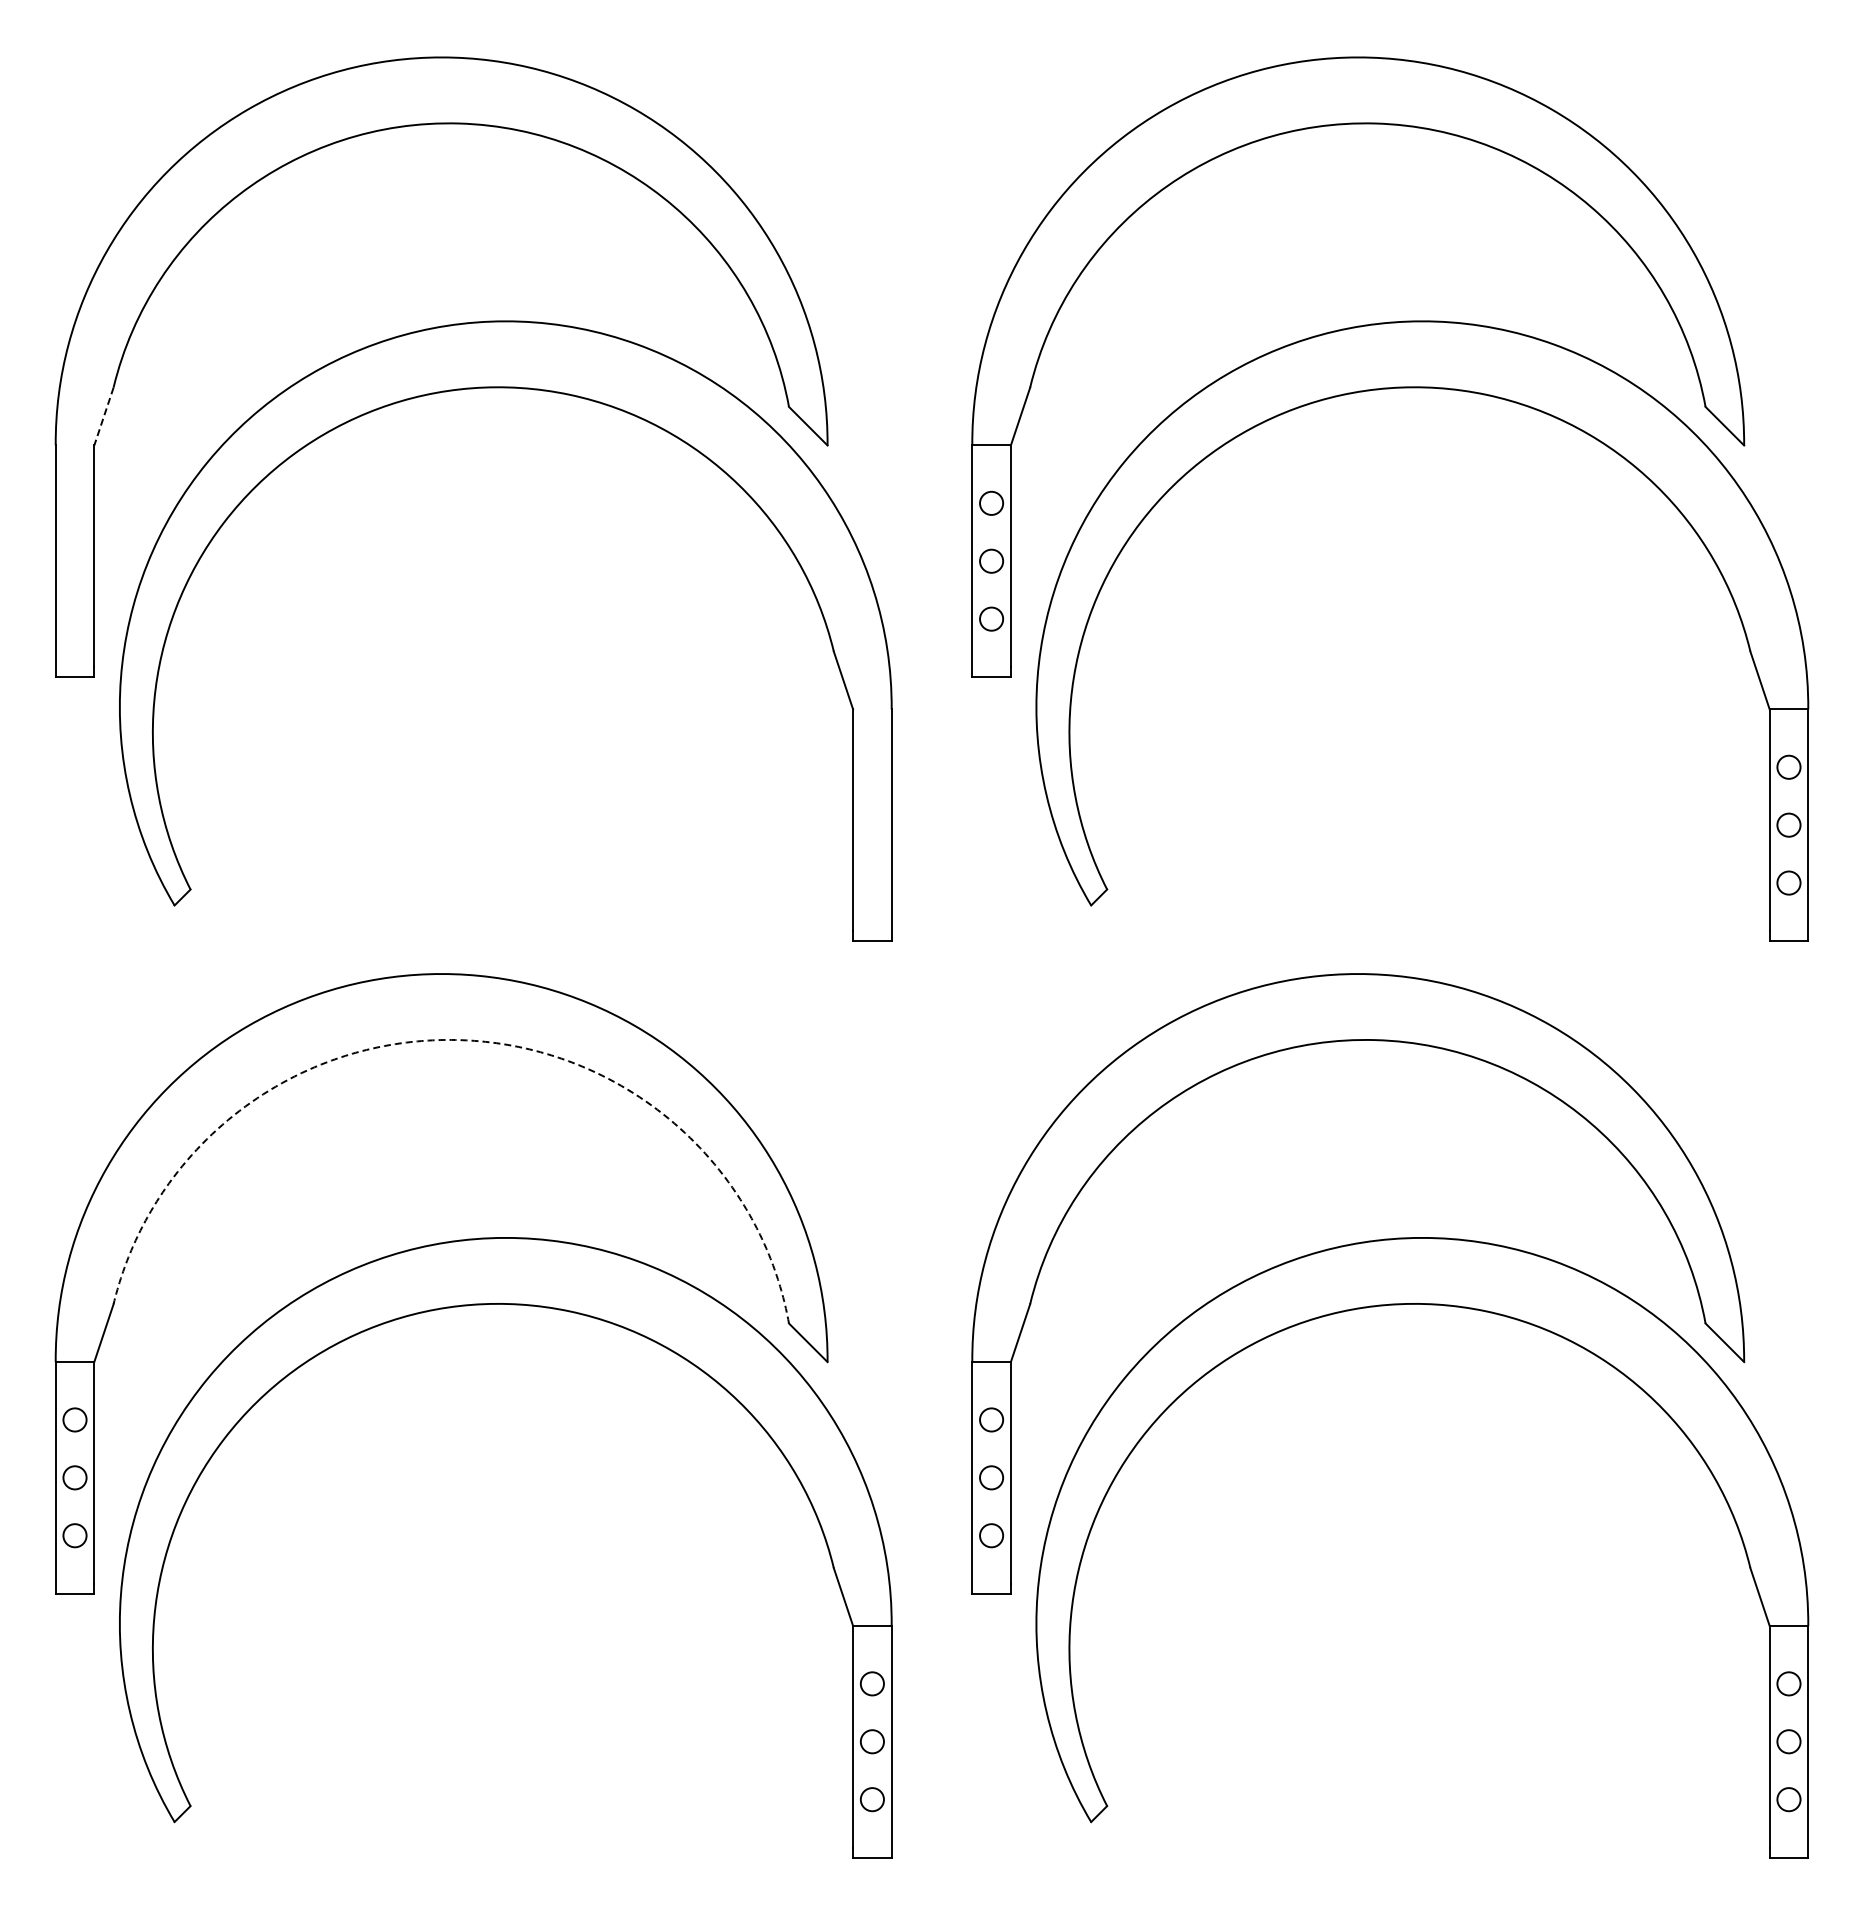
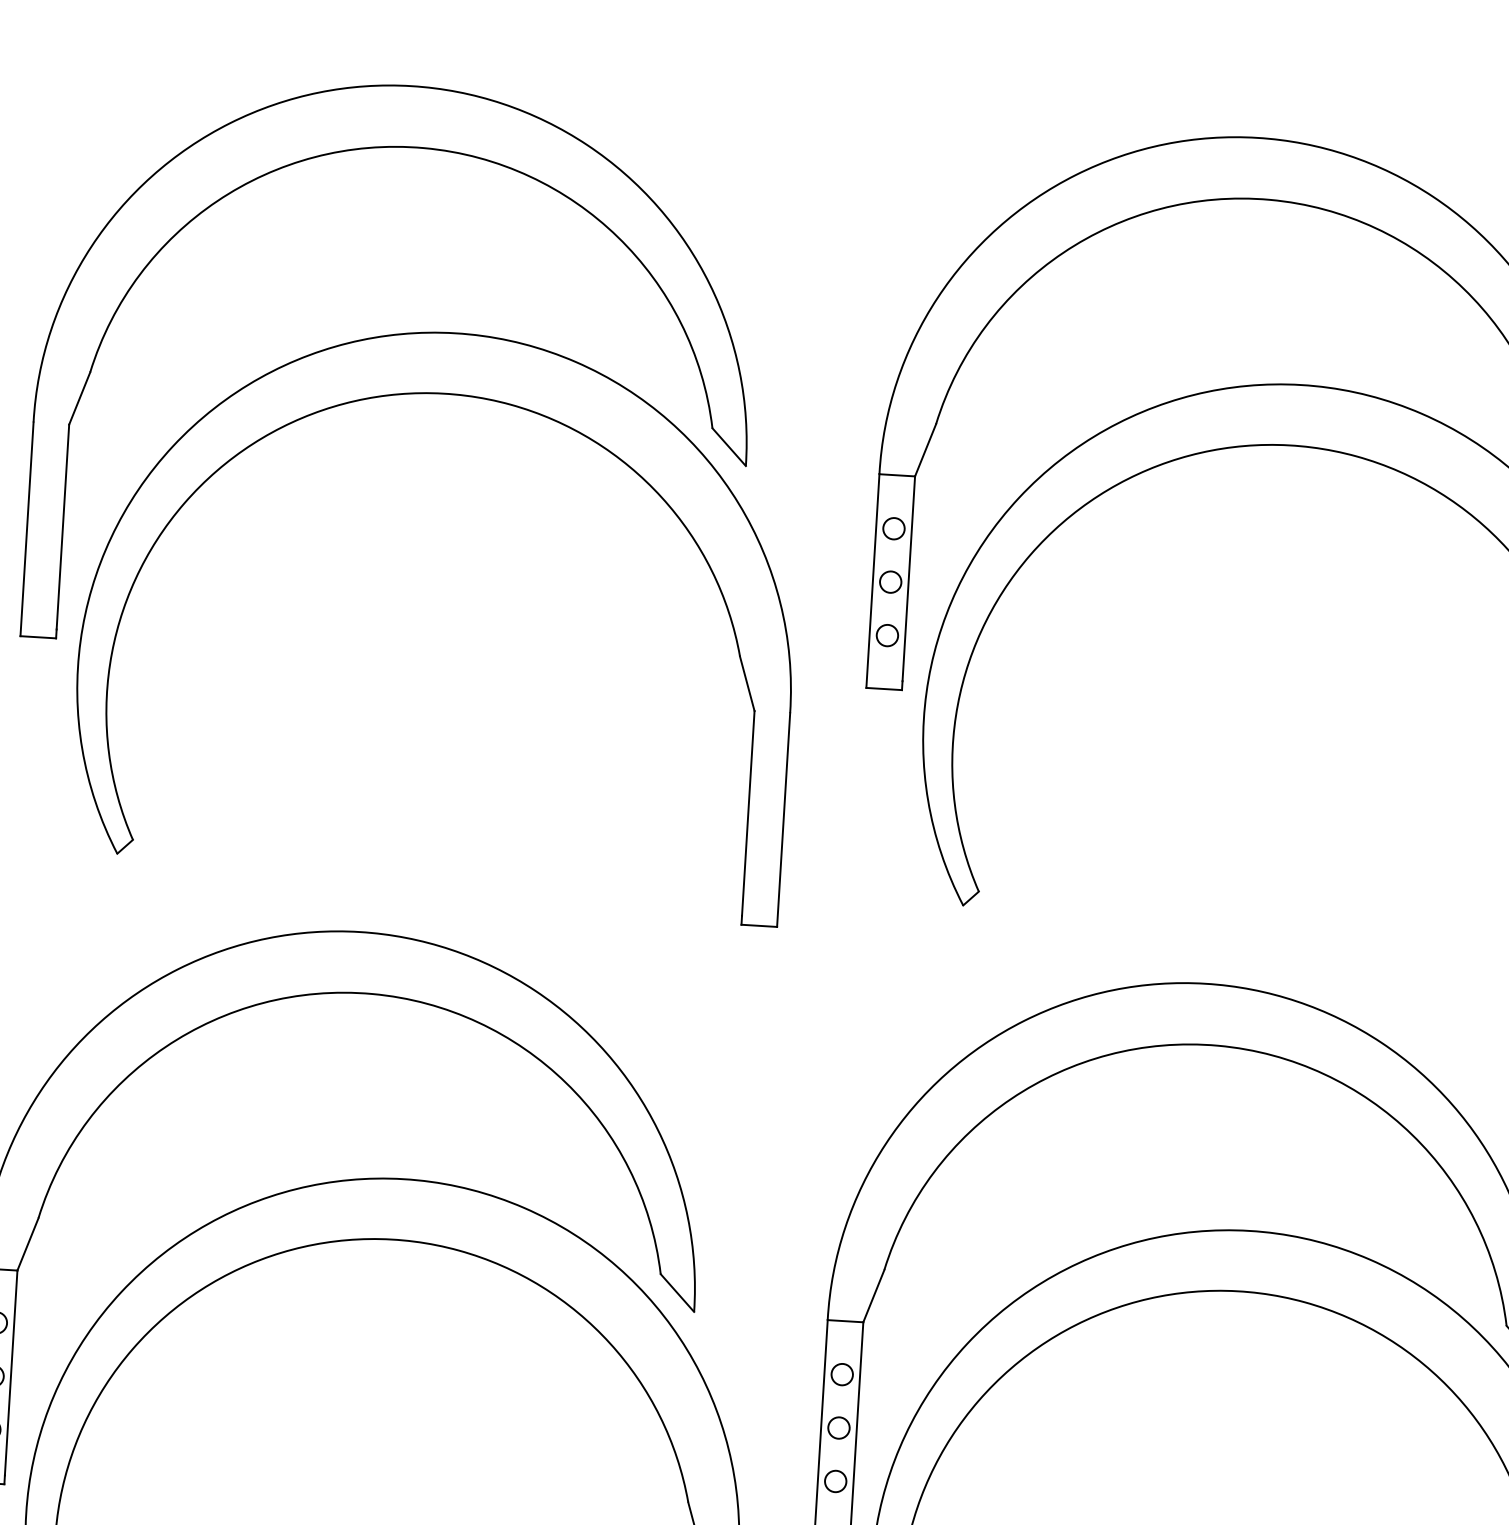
line: (103, 416) -> (79, 398), dashed -> solid
arc: (459, 1040) -> (372, 994), dashed -> solid

